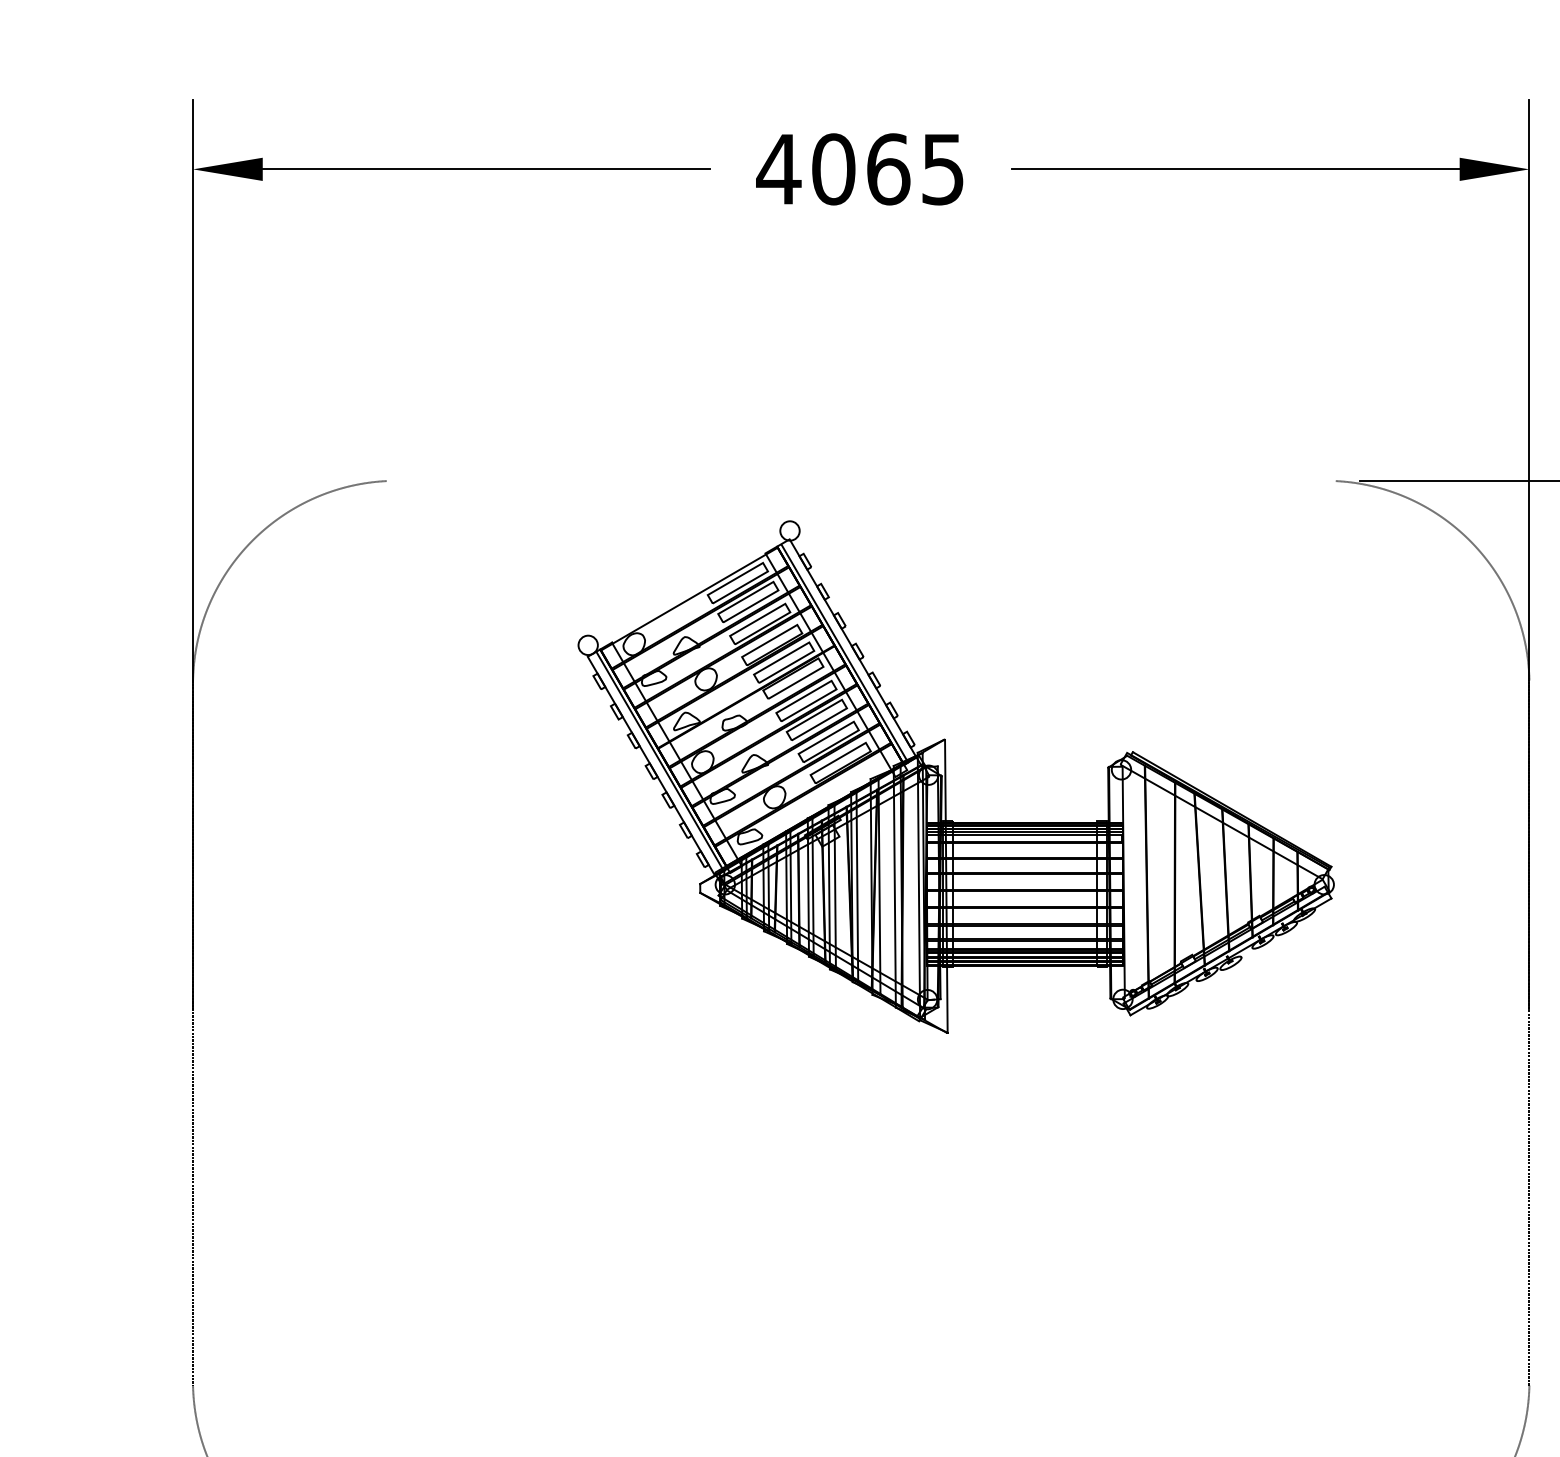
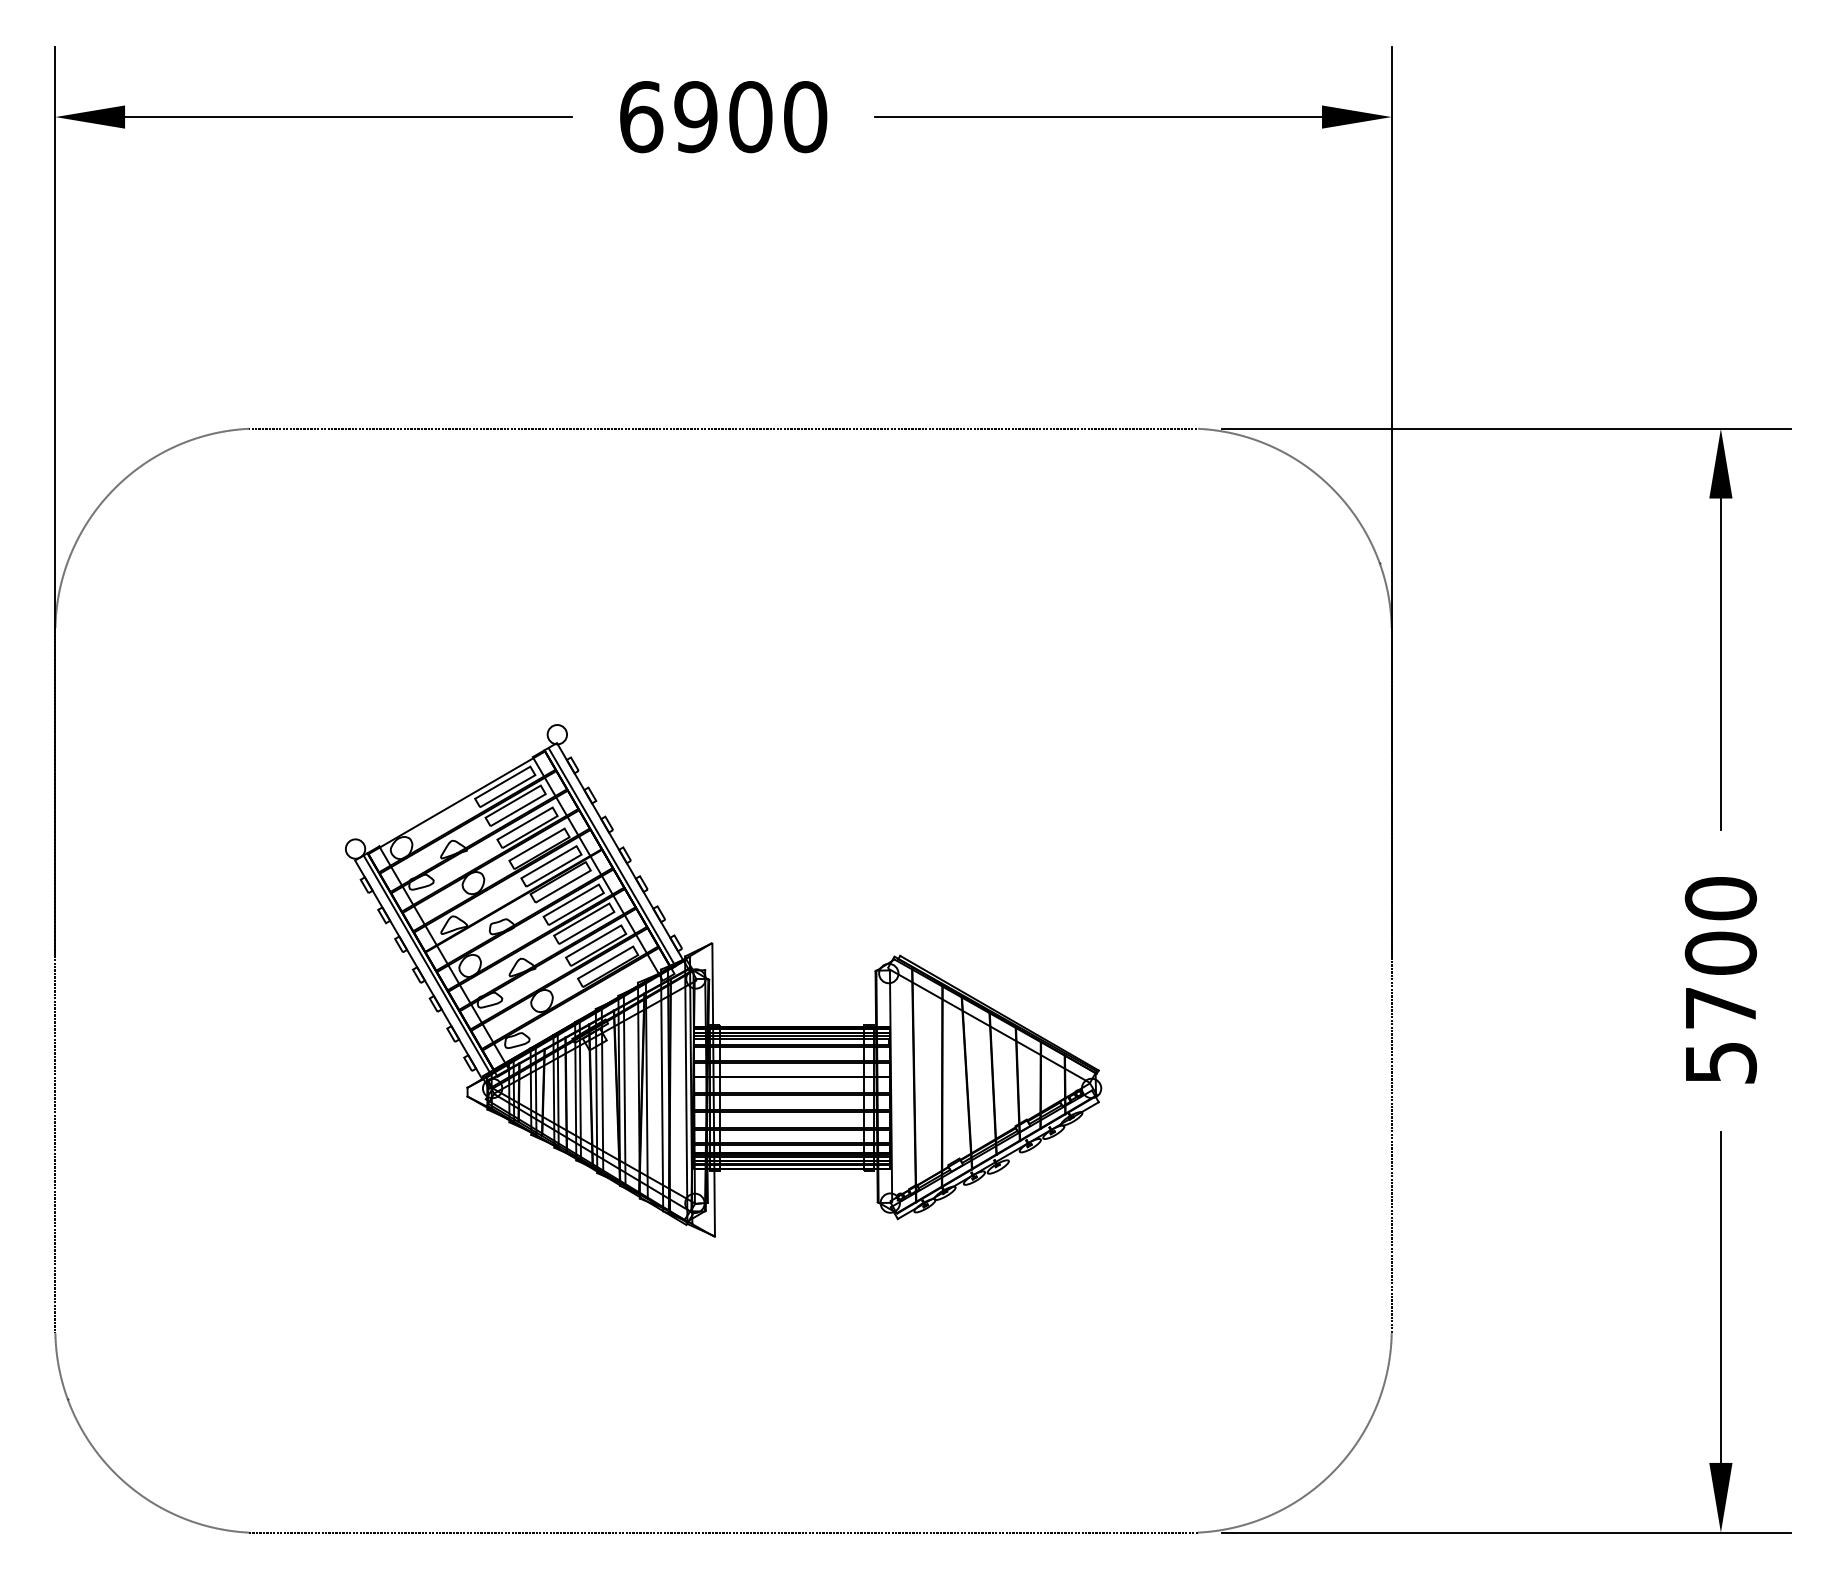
text: (860, 169) -> (722, 117), 4065 -> 6900
line: (861, 480) -> (723, 428), added
part: (946, 776) -> (713, 980), moved

